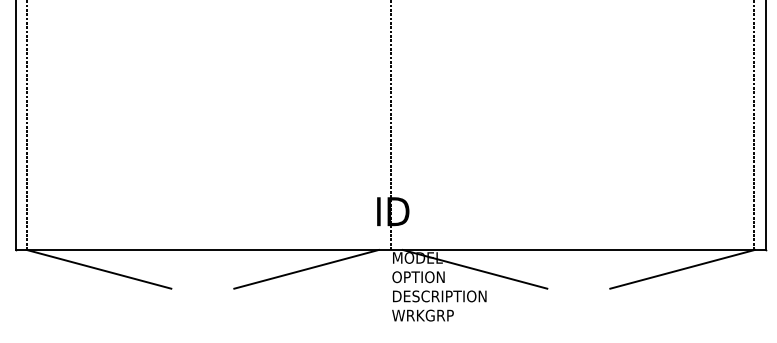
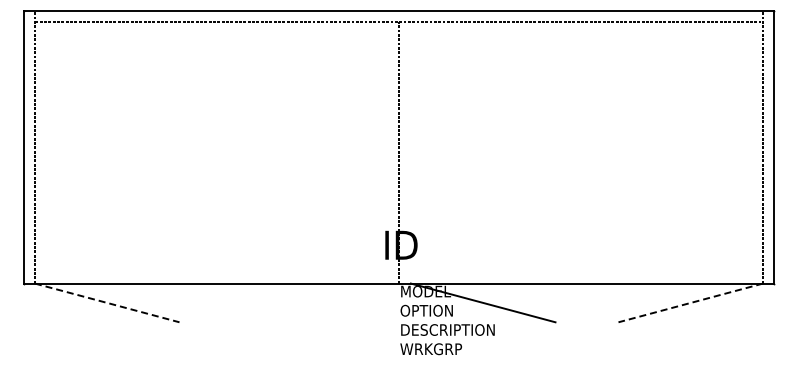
line: (99, 268) -> (107, 302), solid -> dashed
line: (306, 268) -> (314, 302), removed
line: (682, 268) -> (690, 302), solid -> dashed

